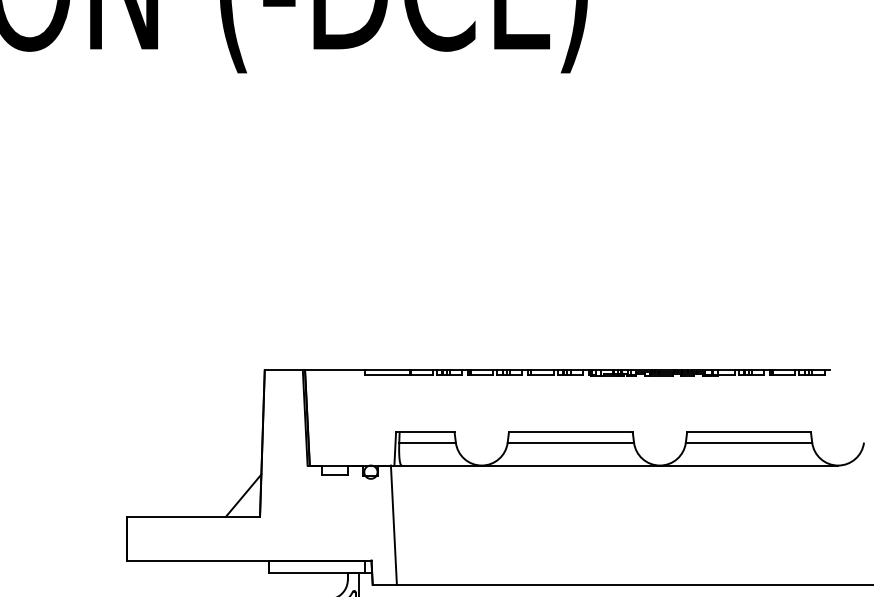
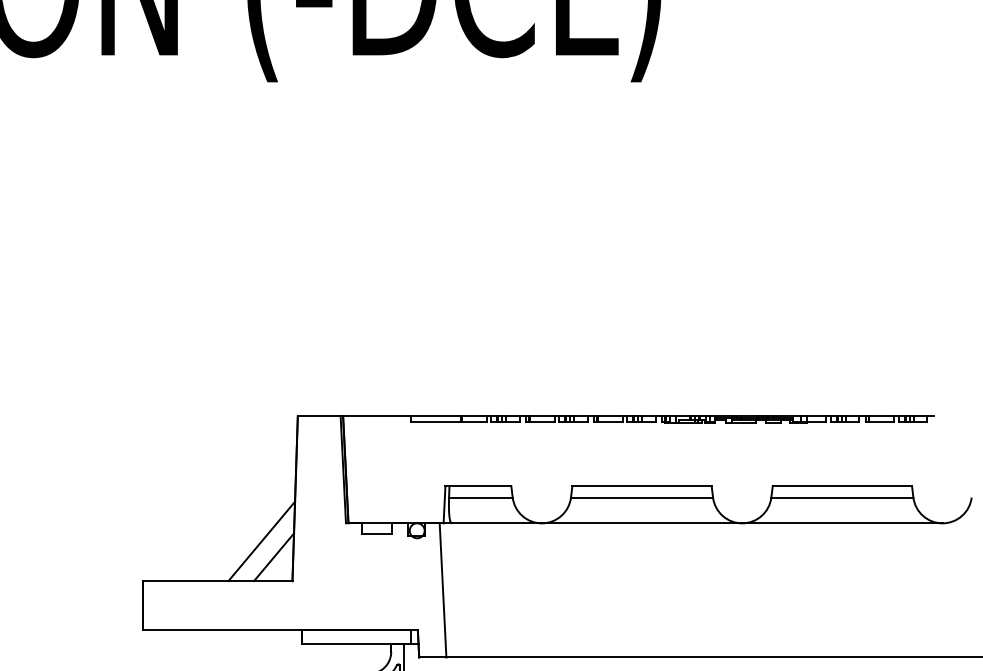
line: (232, 481) -> (261, 541), added

